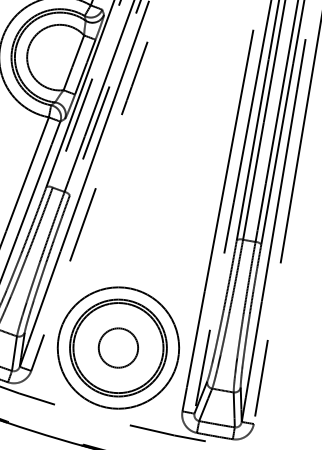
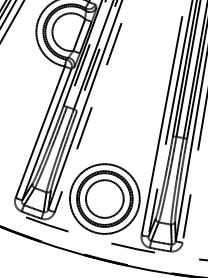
circle: (117, 347) -> (104, 198), size x1.67

